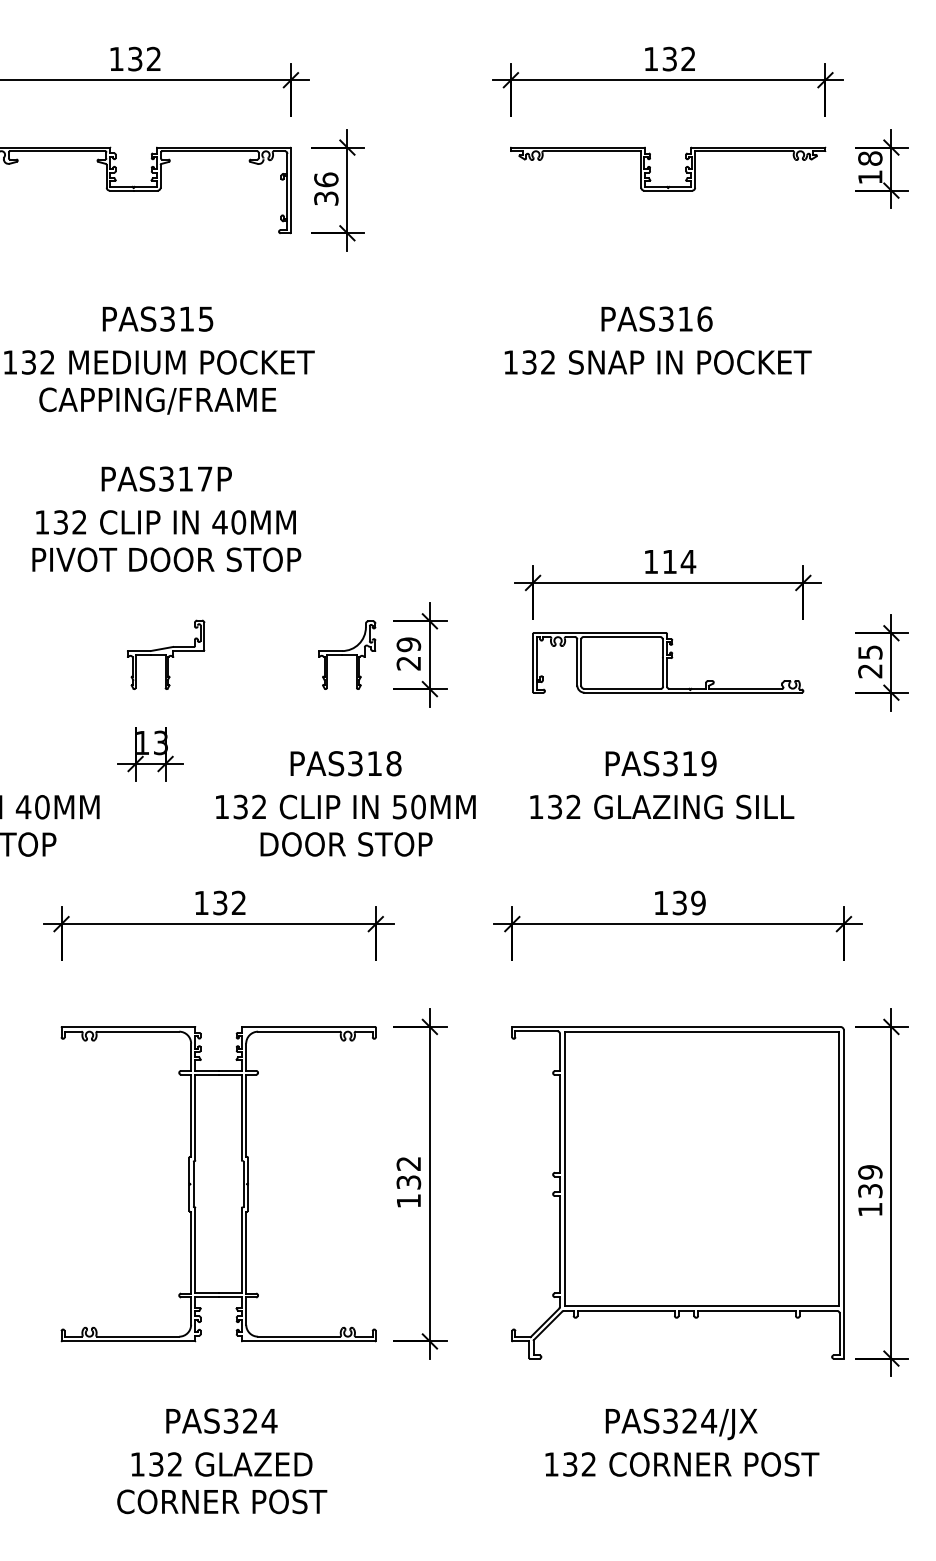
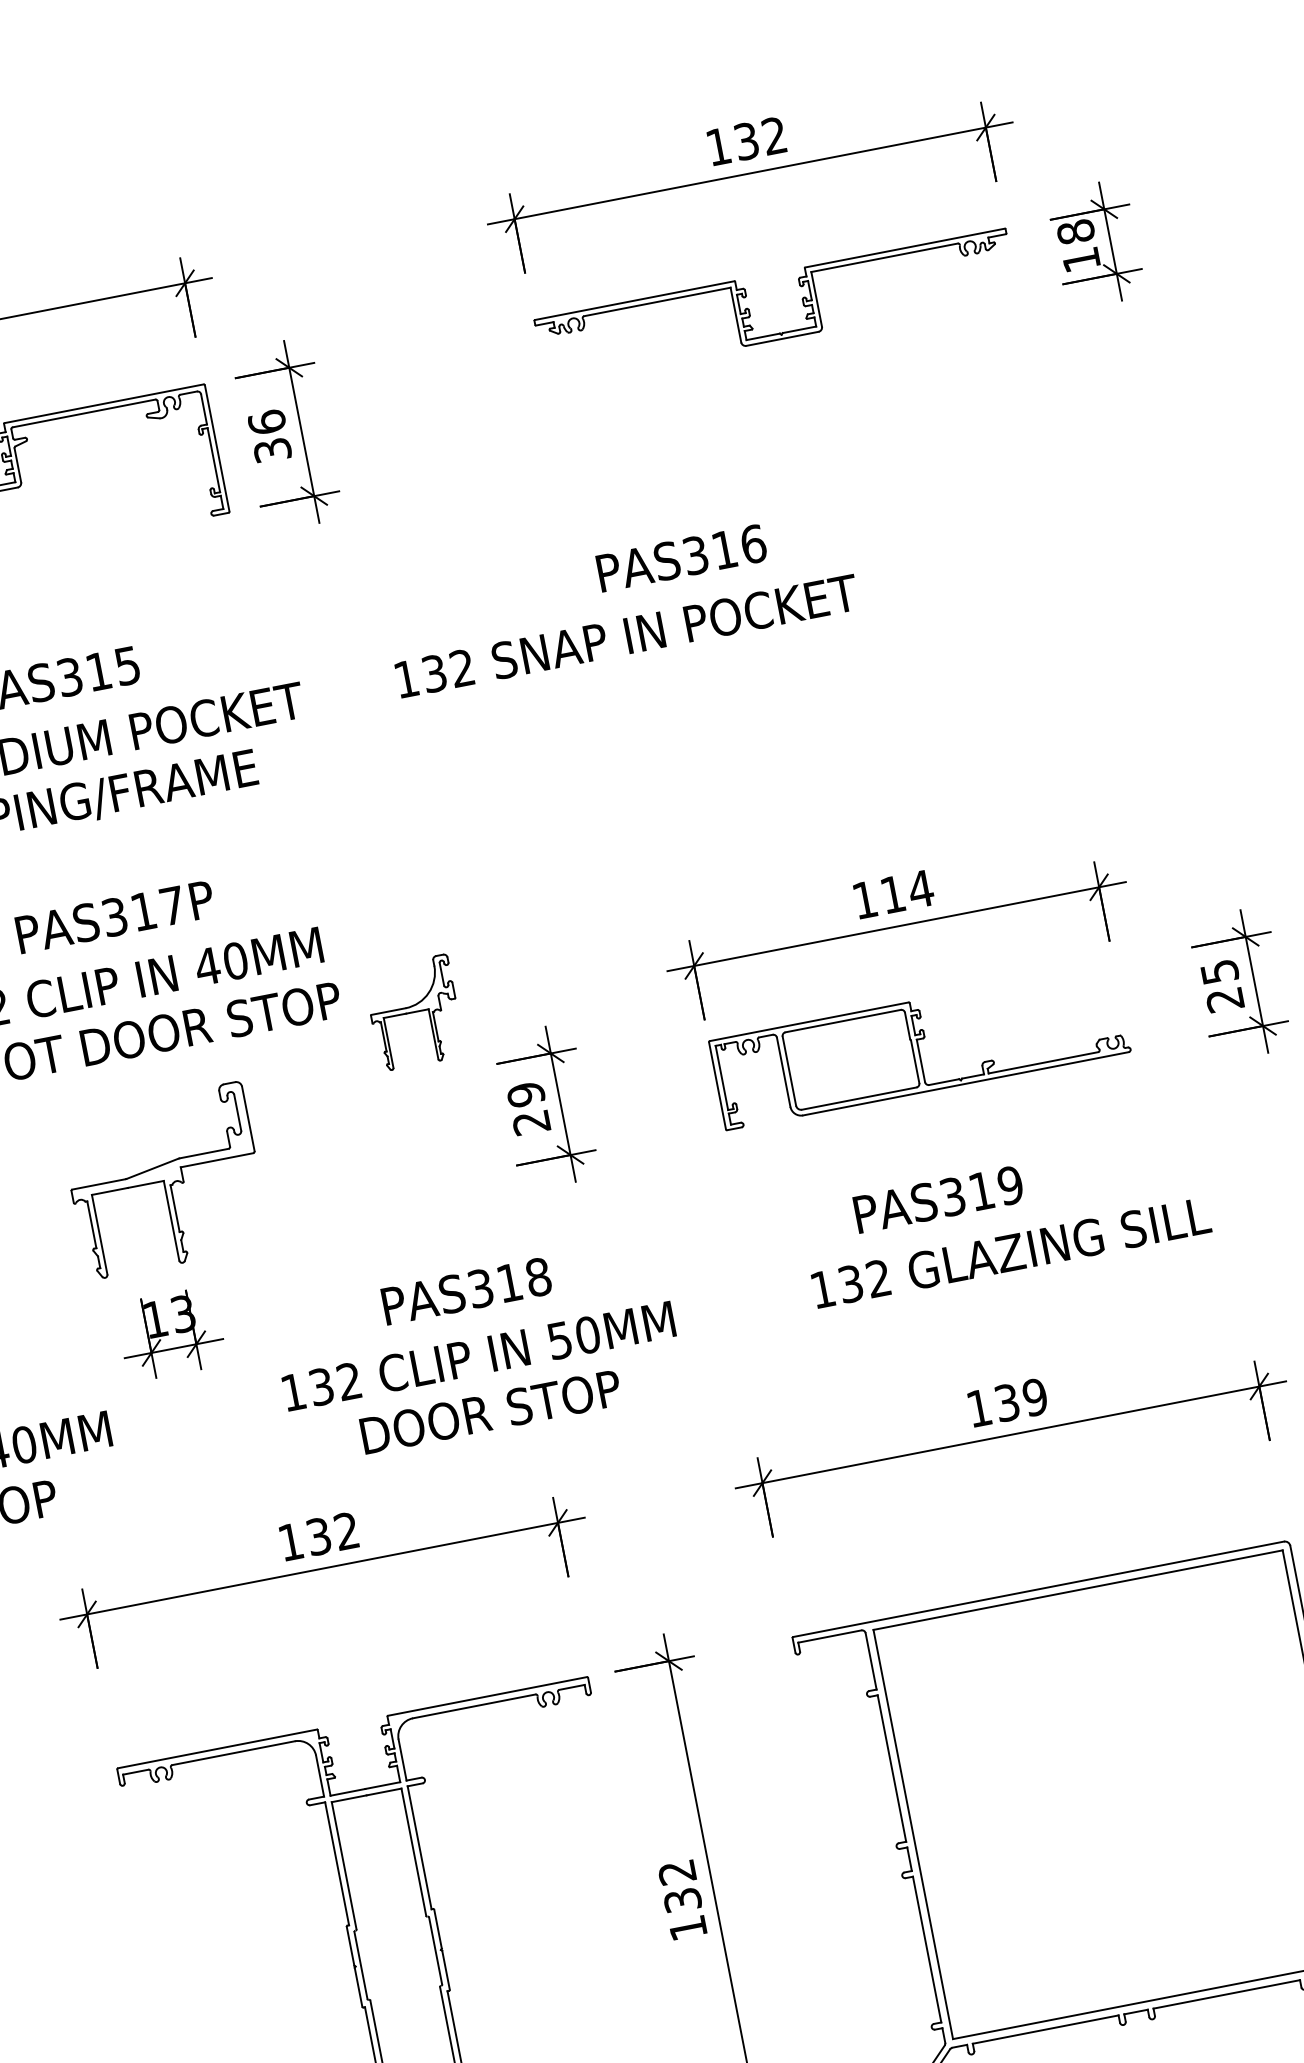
text: (656, 318) -> (680, 557), moved
text: (657, 362) -> (626, 636), moved
part: (166, 654) -> (165, 1179), size x1.6
part: (347, 654) -> (414, 1011), moved
text: (662, 806) -> (1011, 1251), moved

